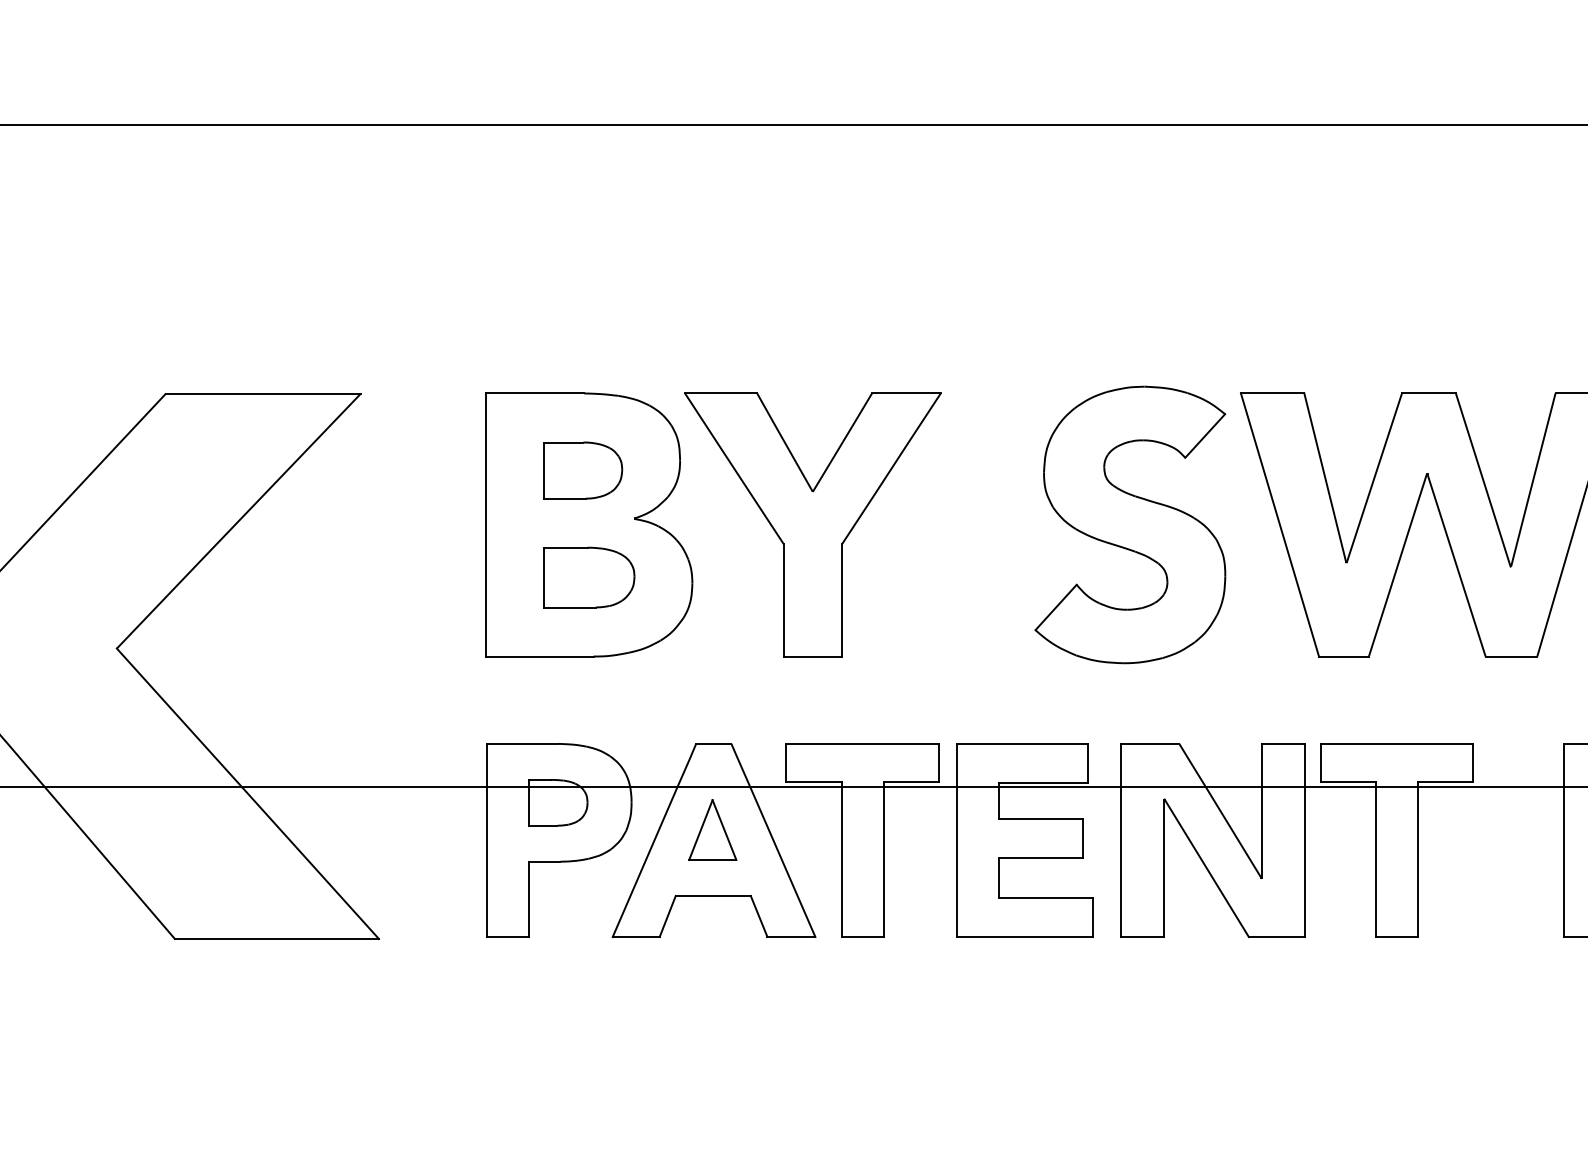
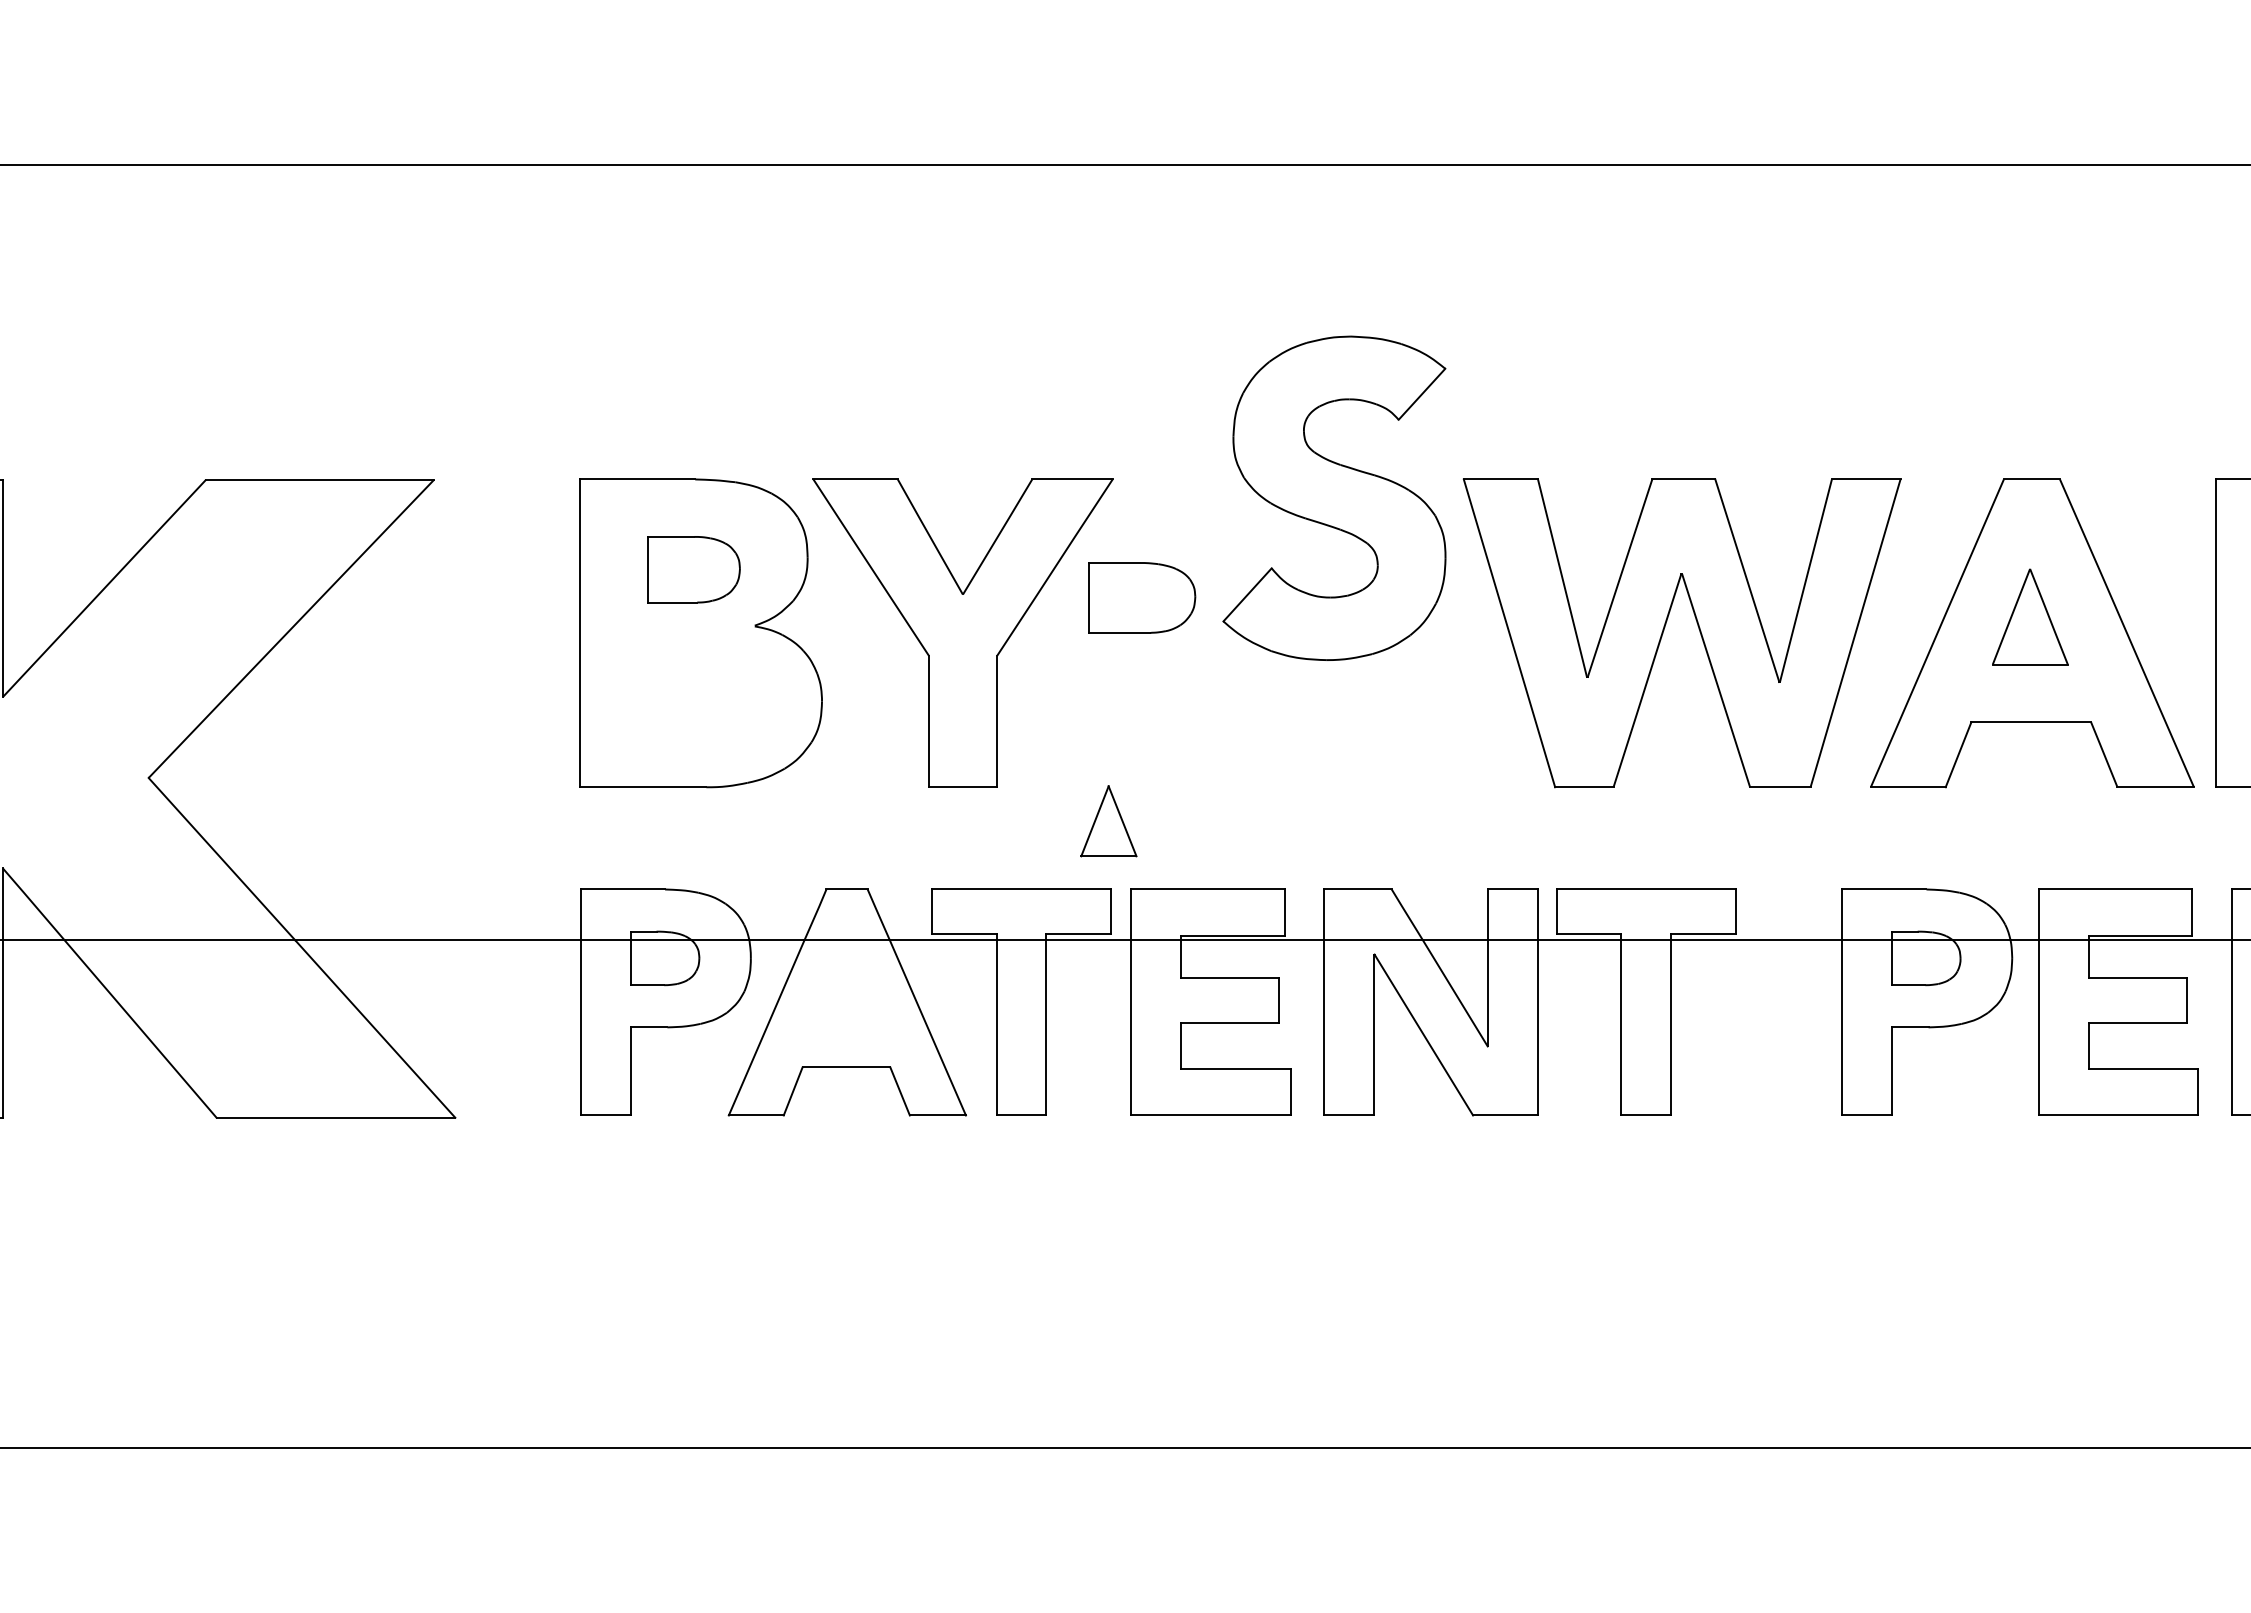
part: (1130, 524) -> (1334, 497), moved
part: (589, 577) -> (1142, 597), moved
part: (712, 830) -> (1108, 821), moved

